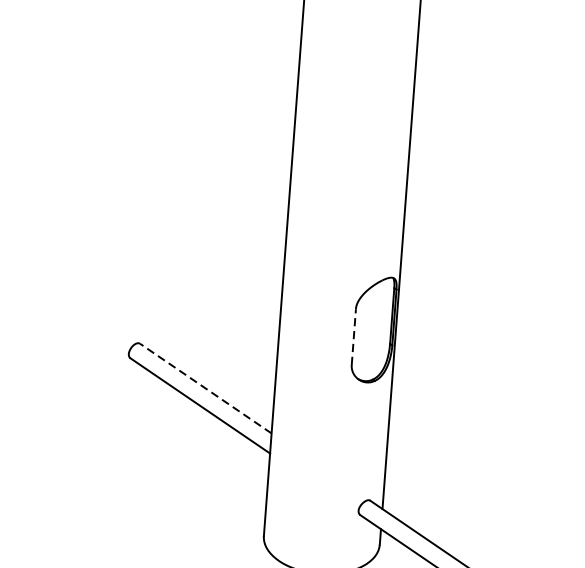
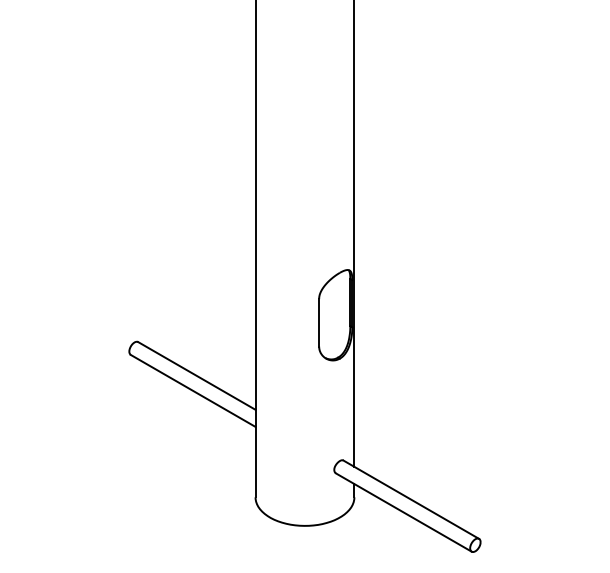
line: (354, 336) -> (319, 322), dashed -> solid
line: (205, 388) -> (196, 375), dashed -> solid

